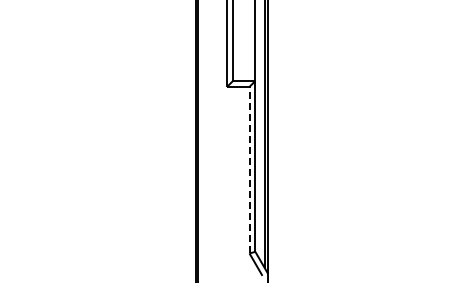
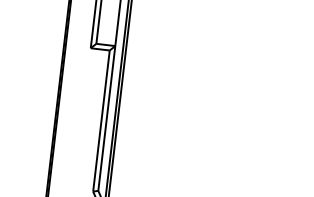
line: (249, 169) -> (101, 120), dashed -> solid

